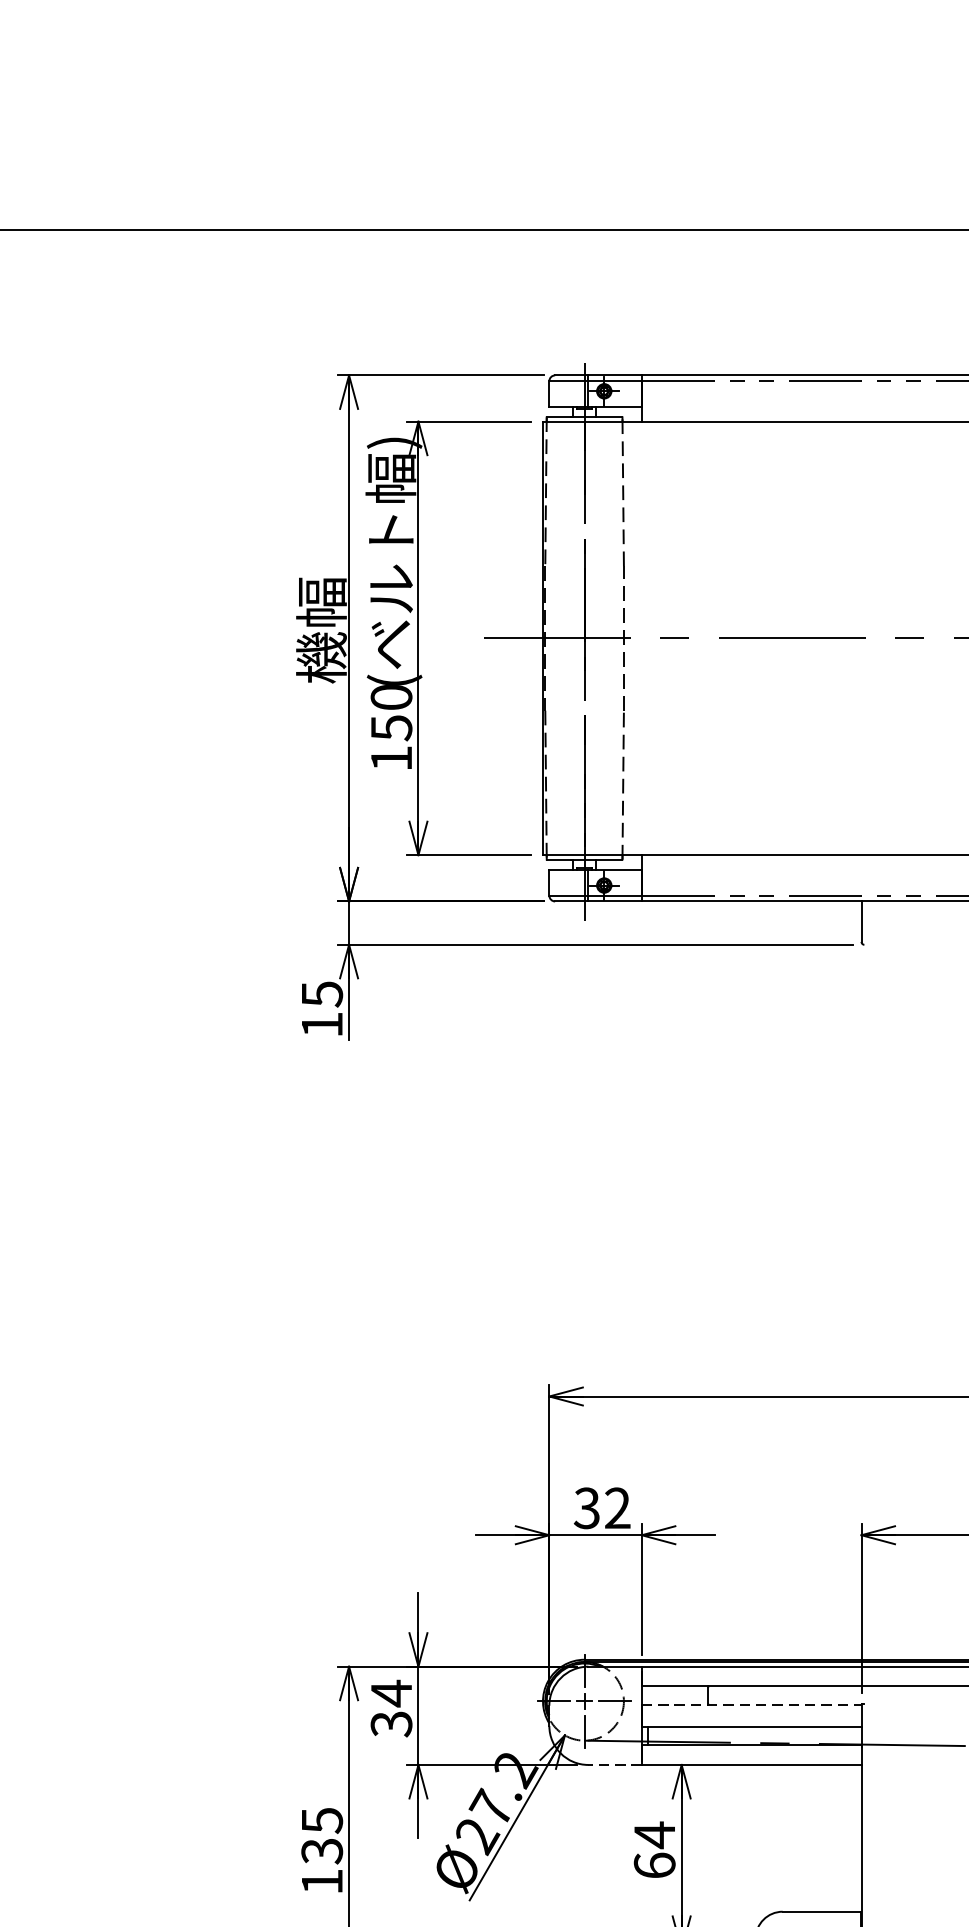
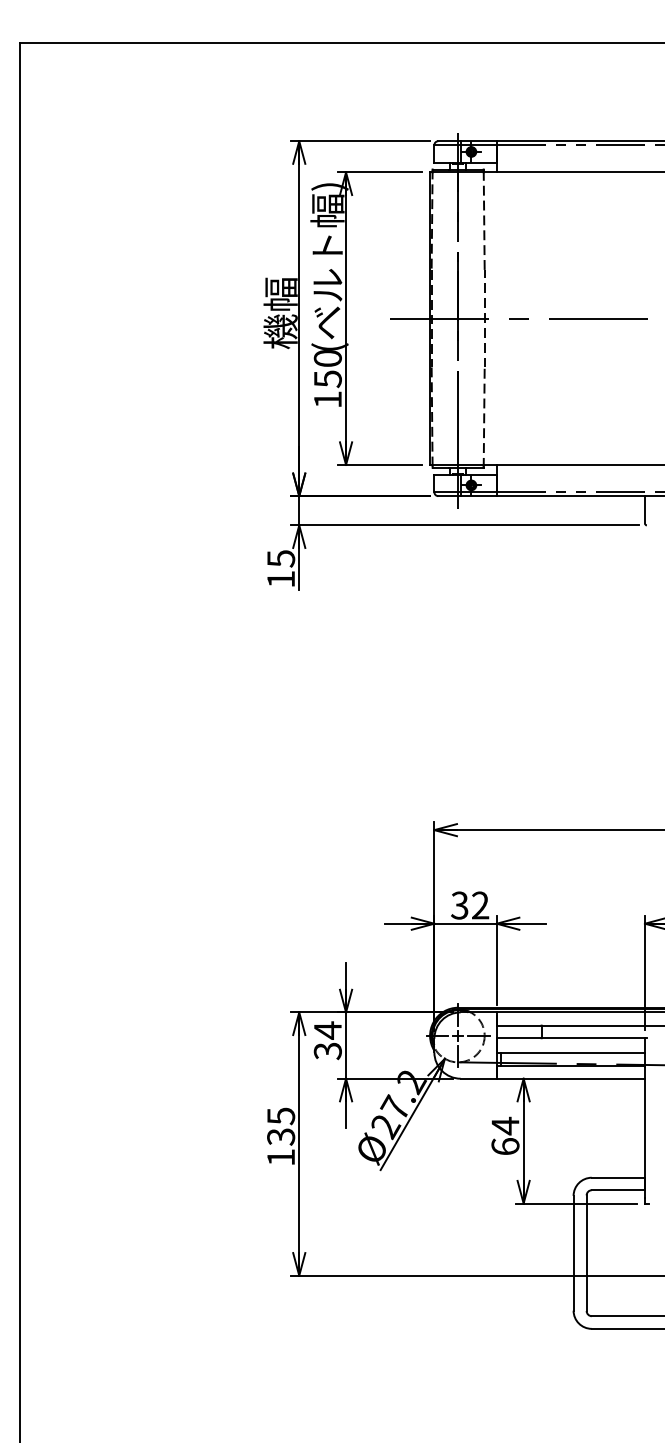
line: (752, 1705) -> (571, 1038), dashed -> solid
line: (614, 1764) -> (478, 1078), dashed -> solid

